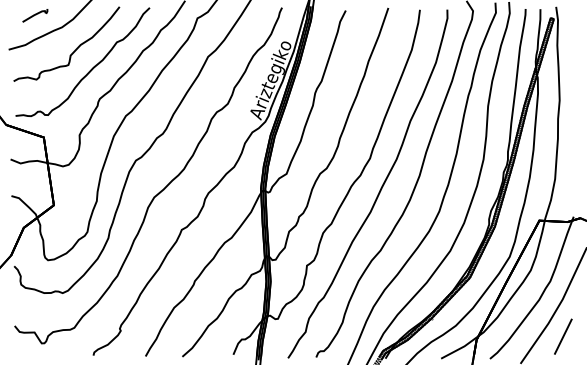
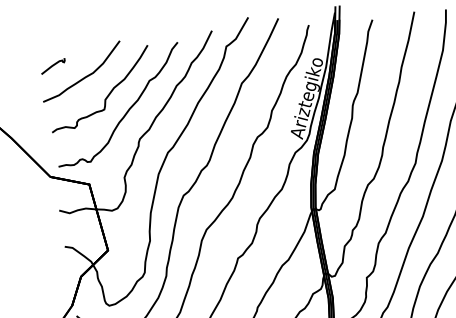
curve: (35, 15) -> (53, 66), moved

